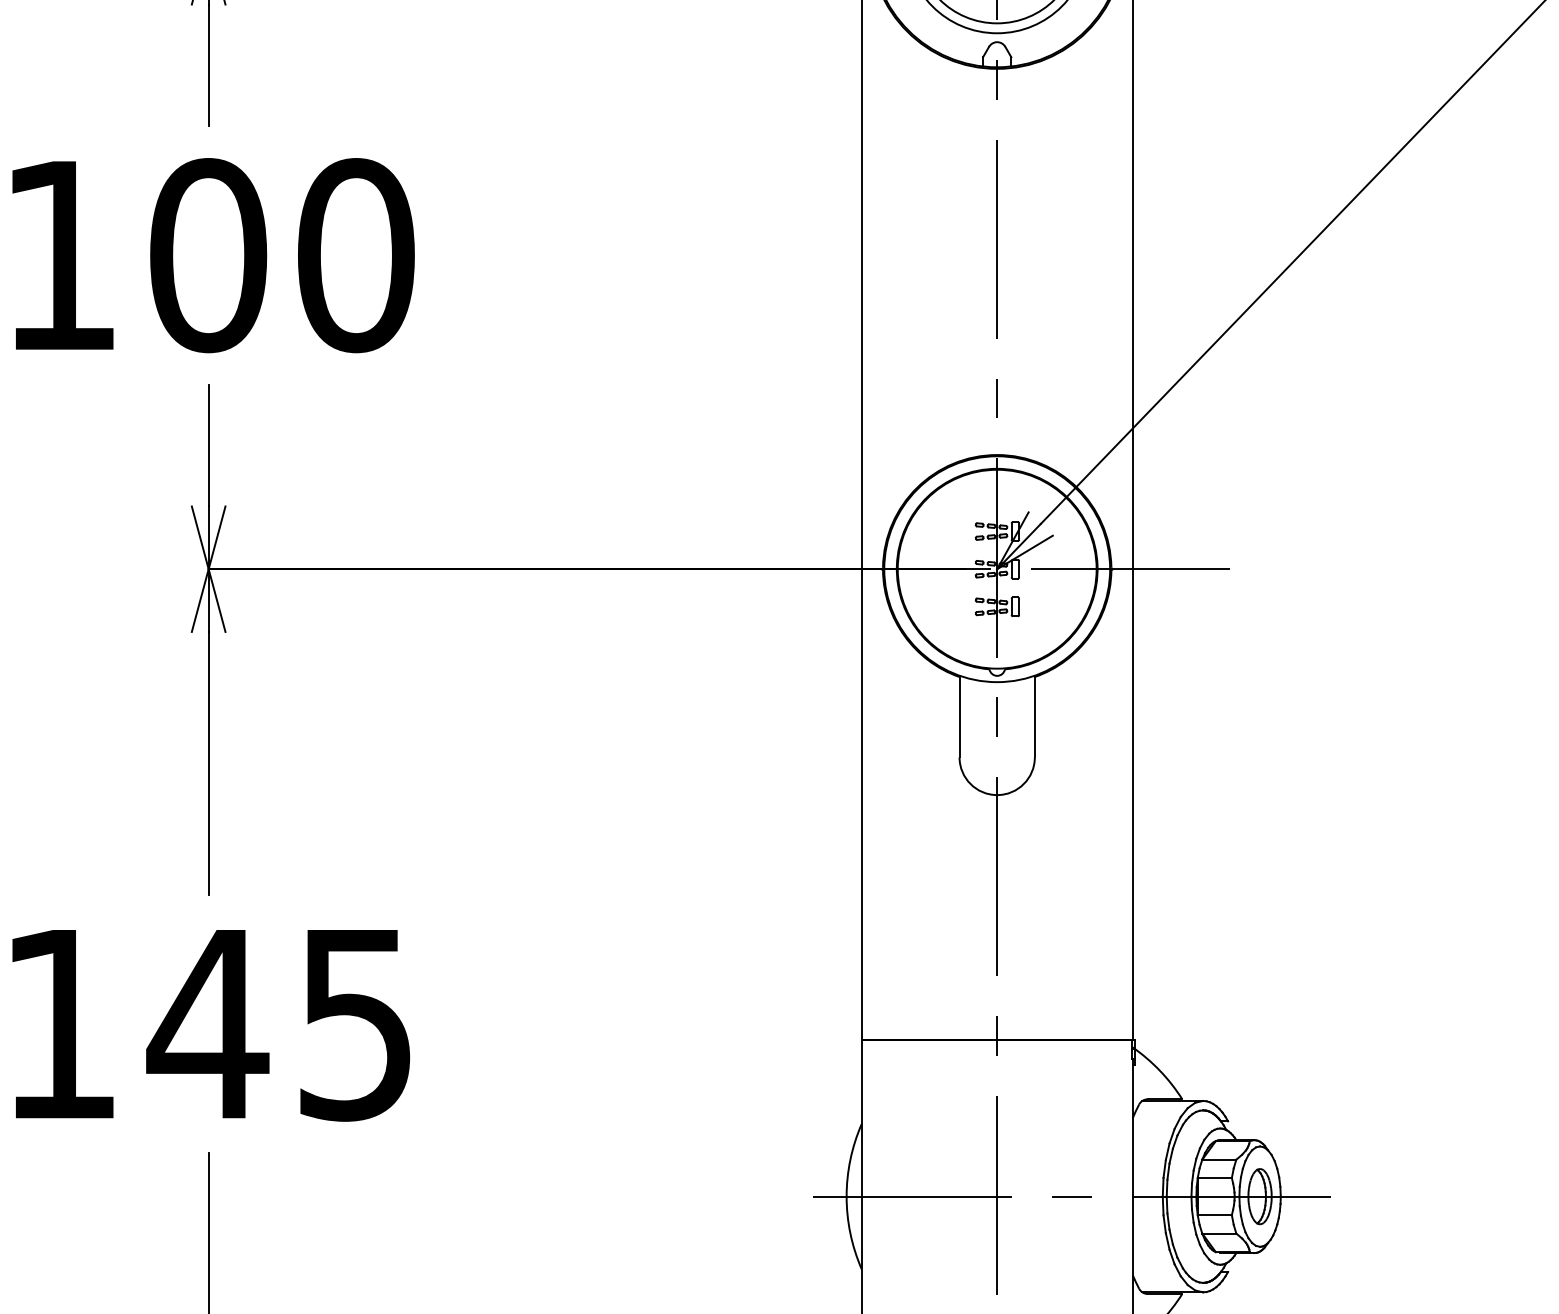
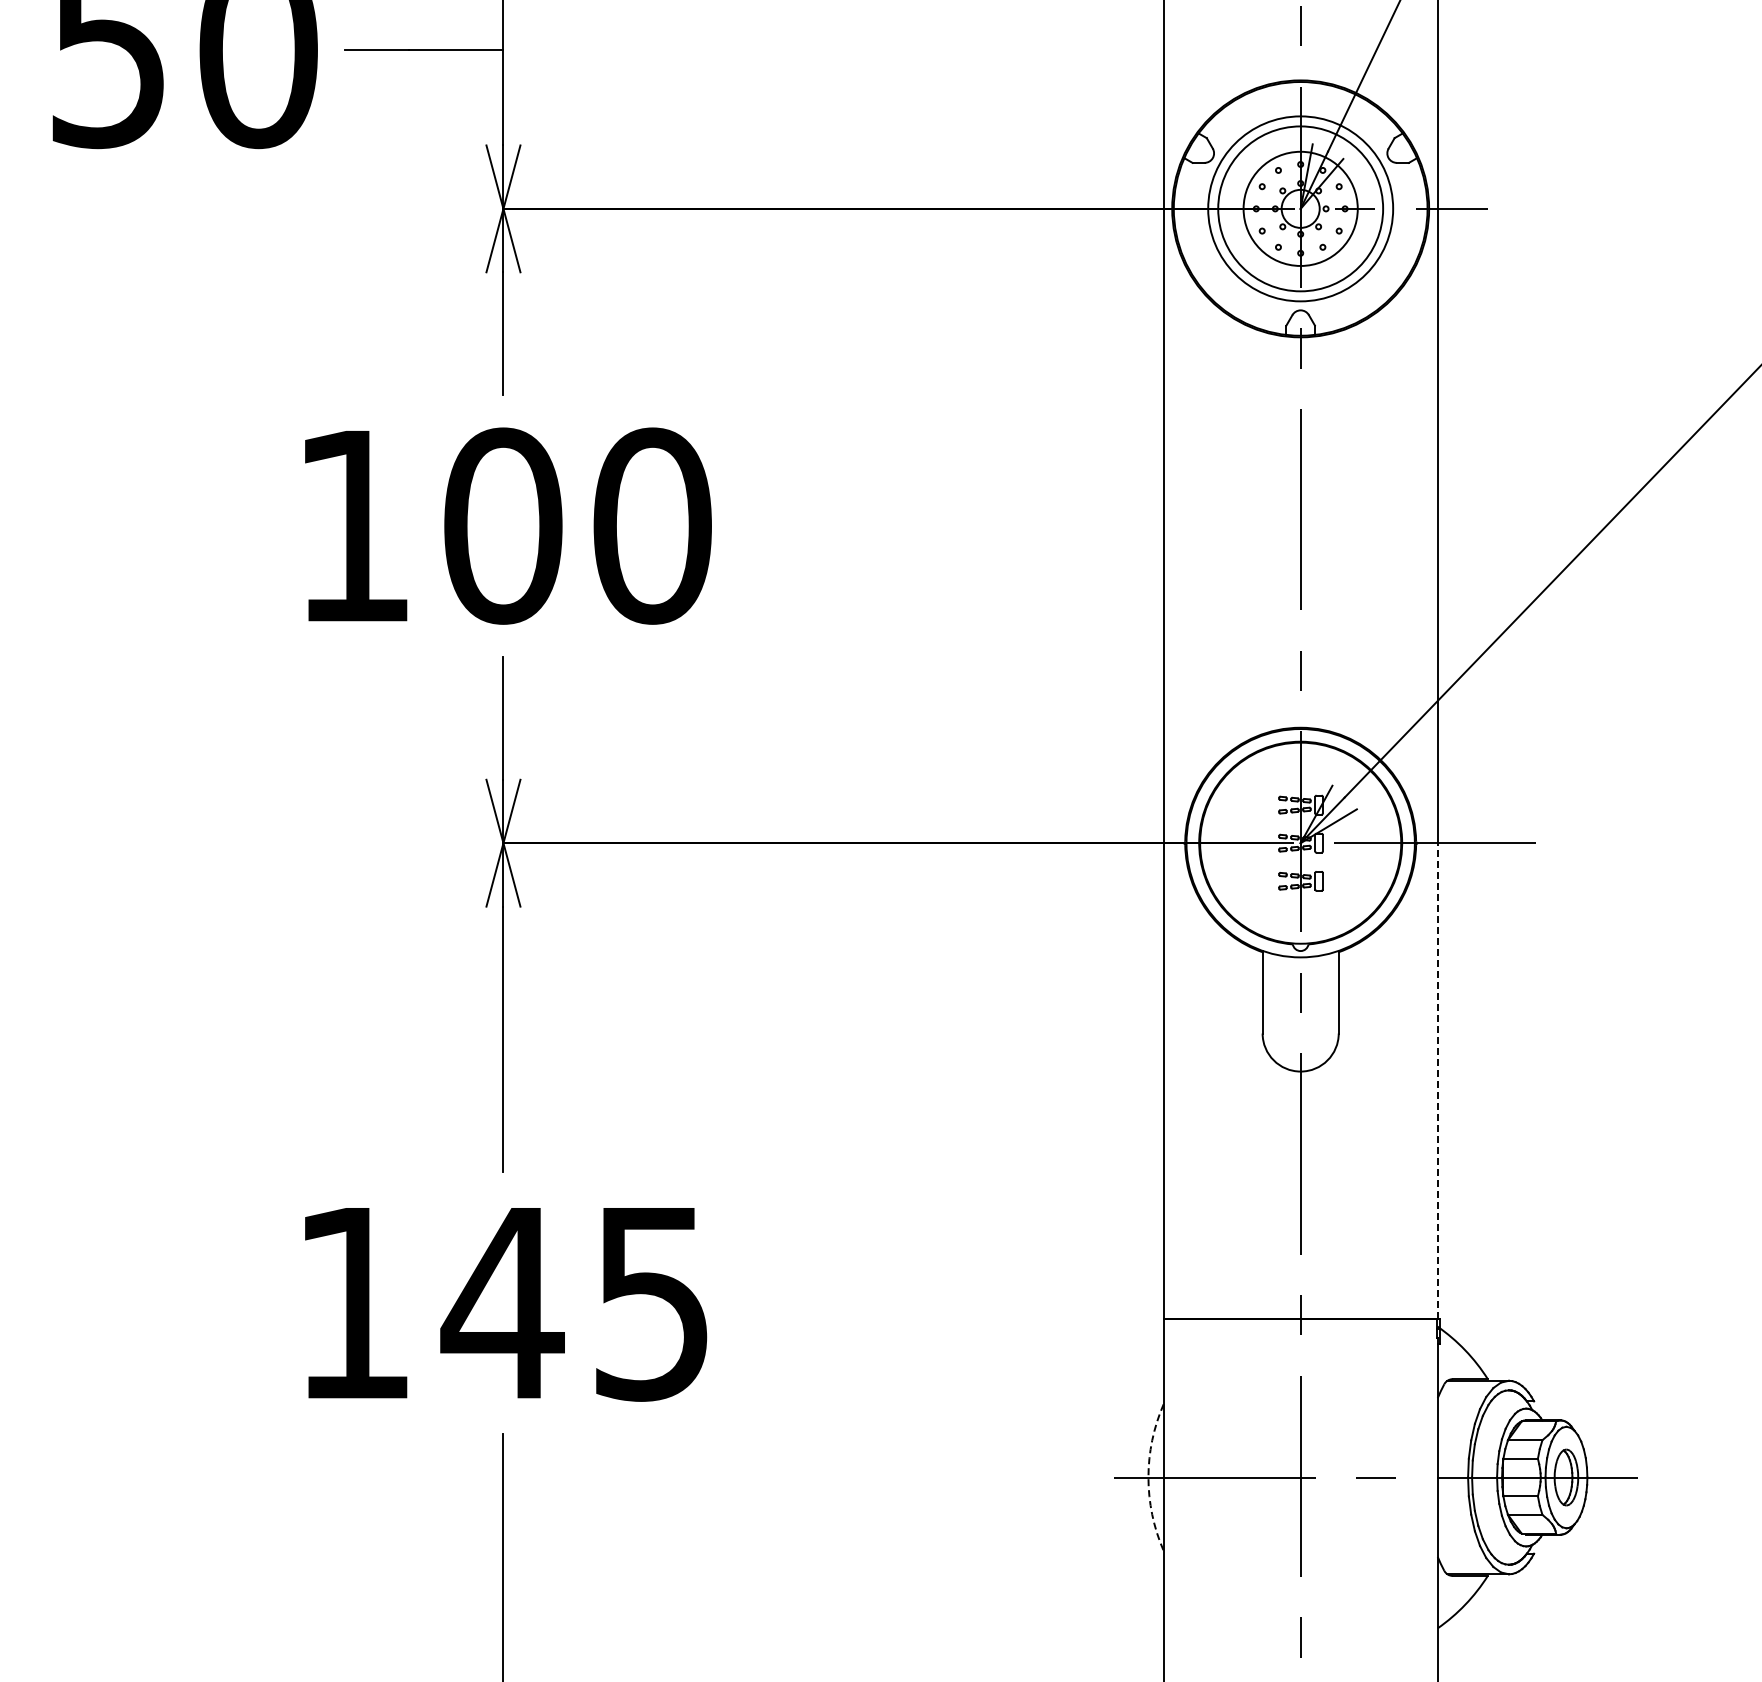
line: (1132, 804) -> (1437, 1081), solid -> dashed
arc: (846, 1196) -> (1148, 1477), solid -> dashed

